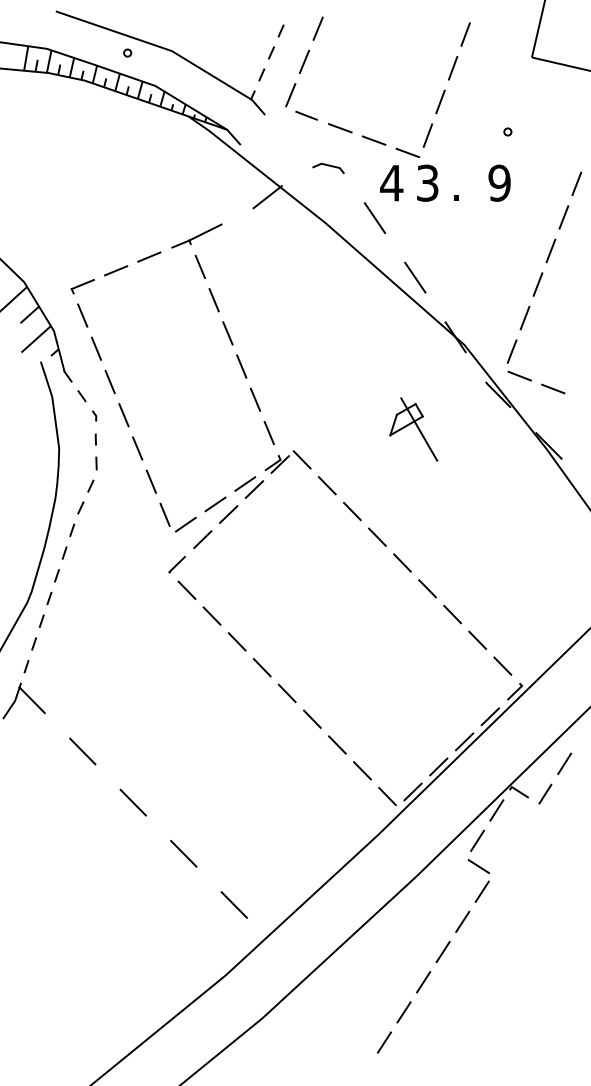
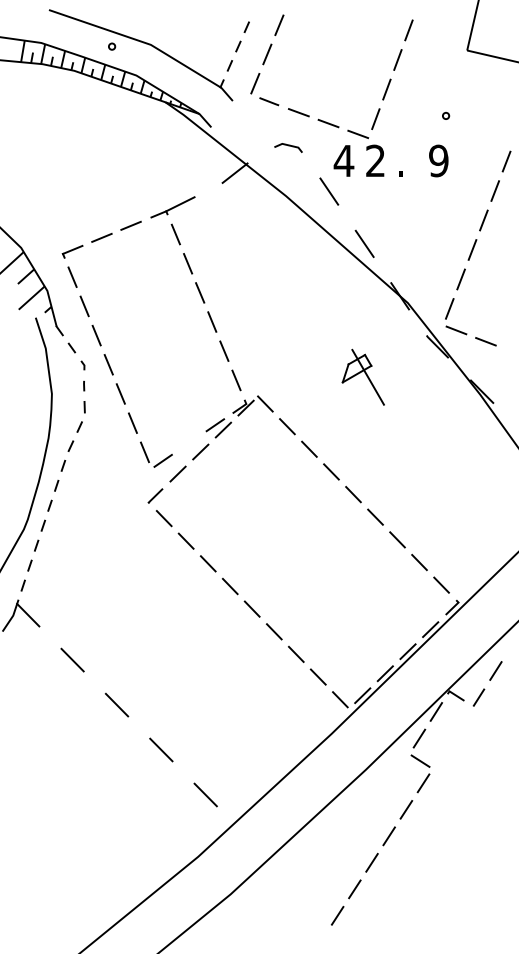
text: (427, 182) -> (375, 160), 3 -> 2
line: (215, 504) -> (189, 443), removed

